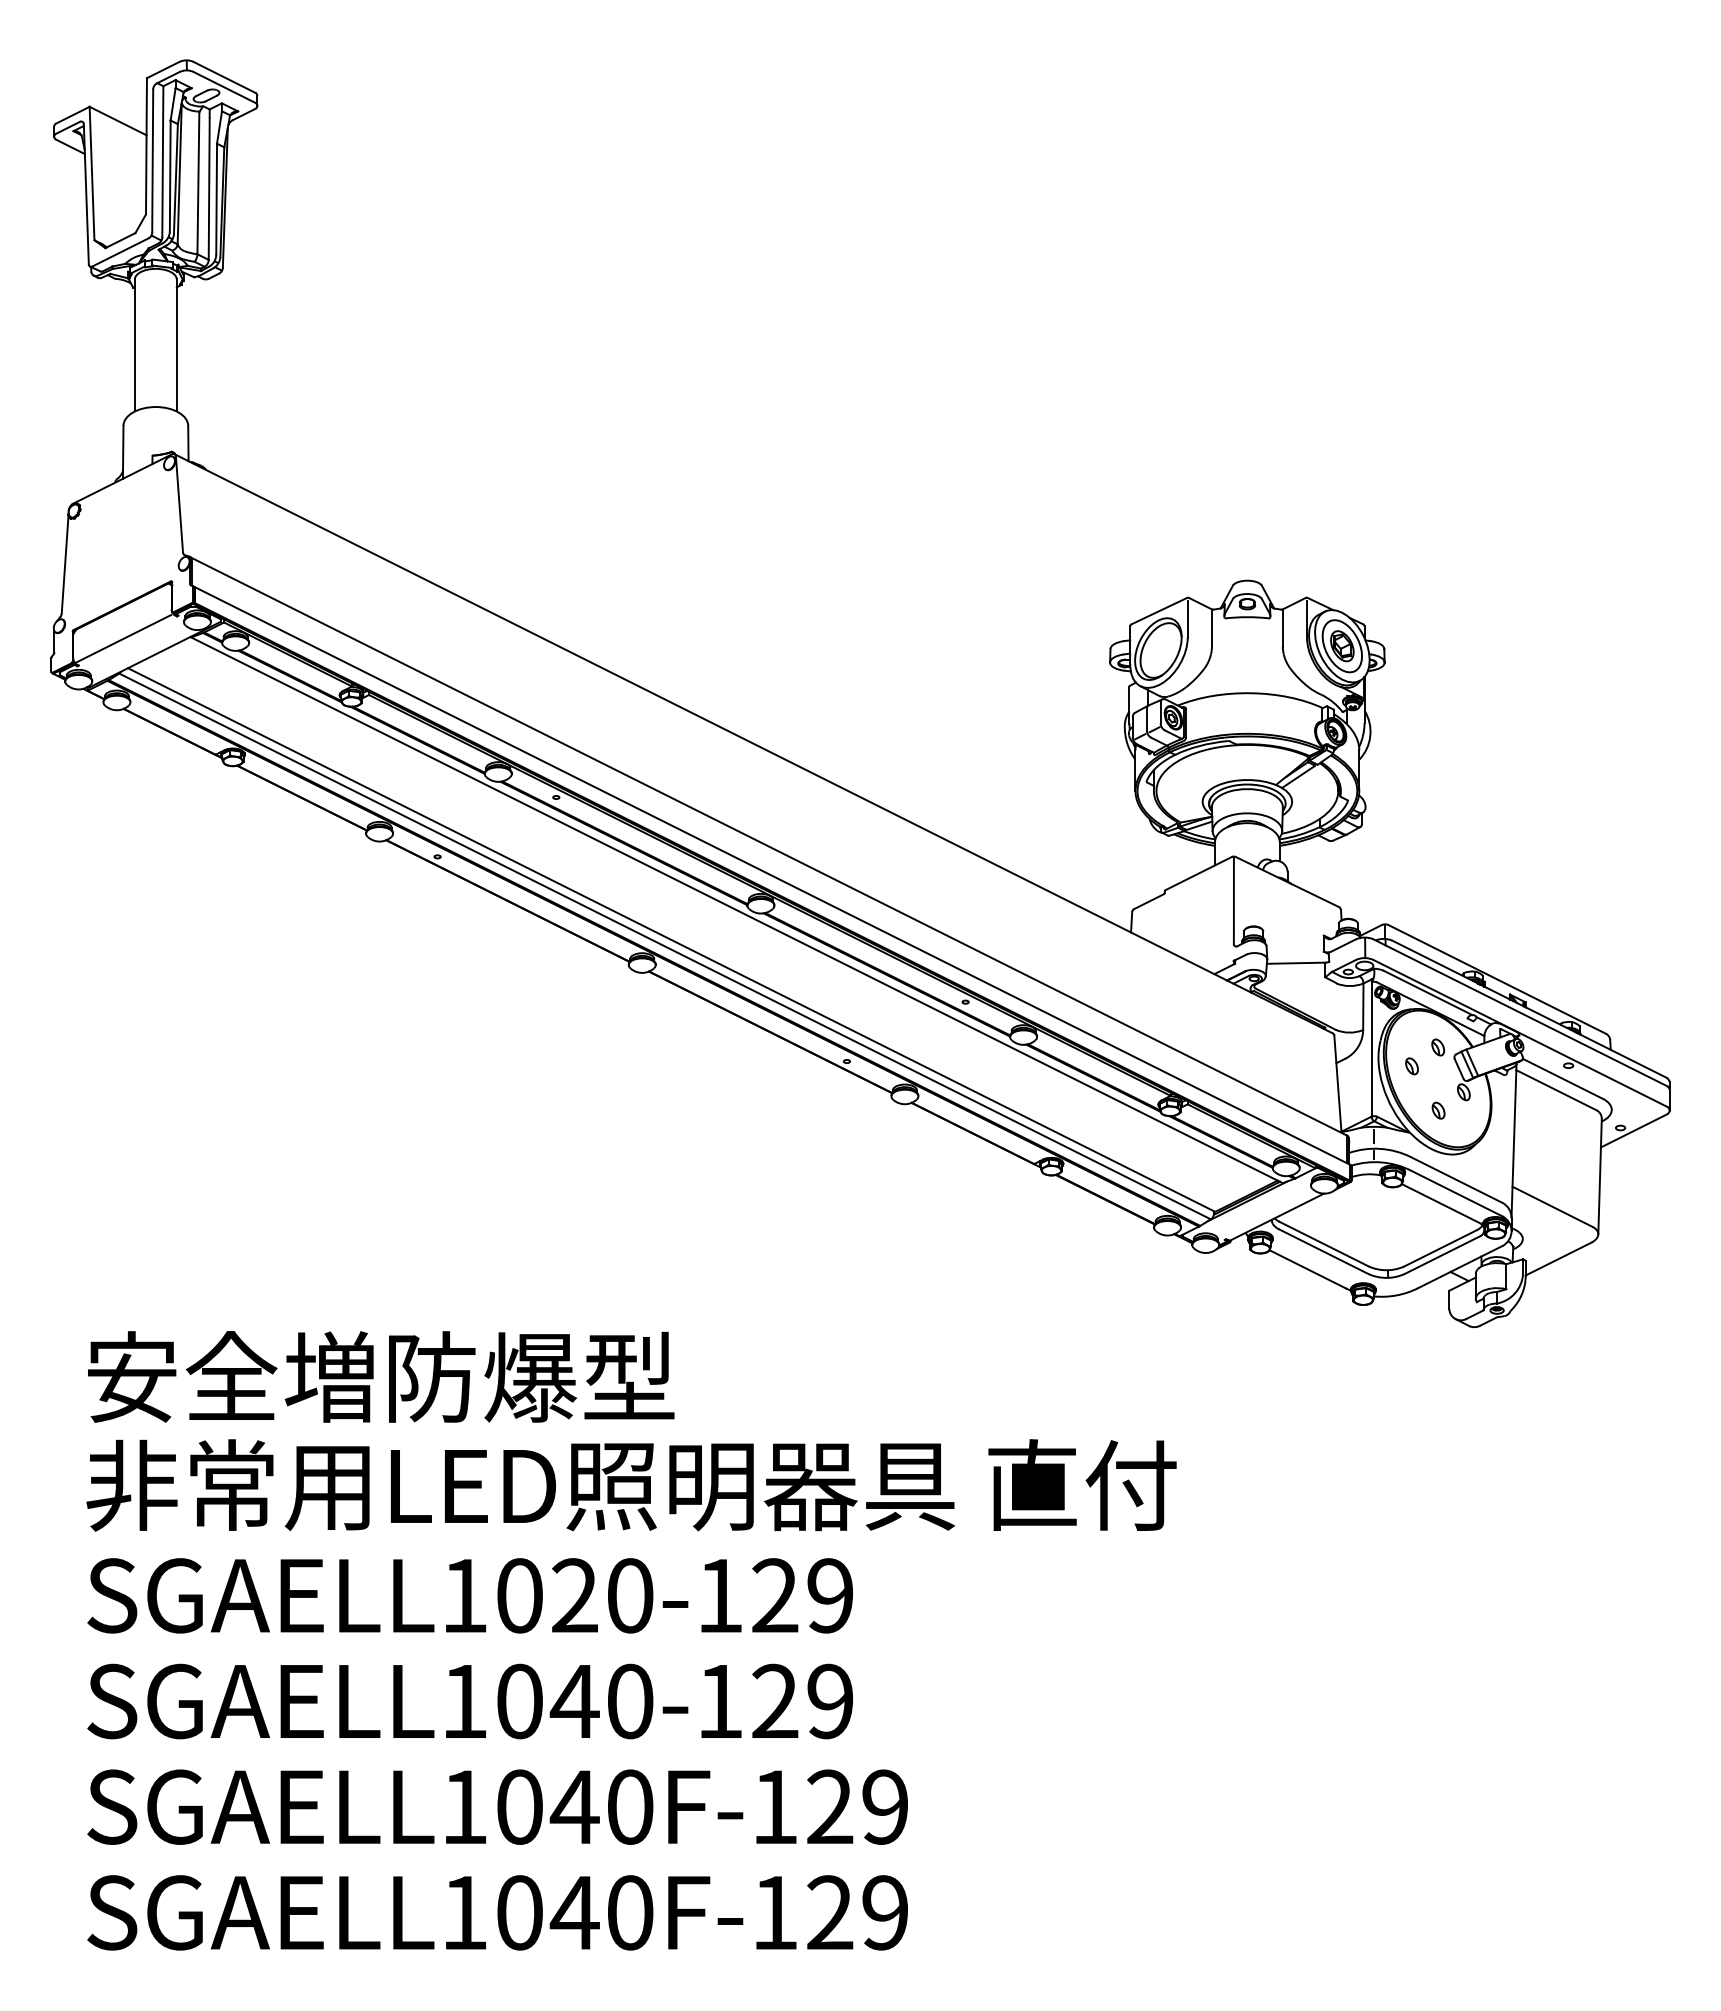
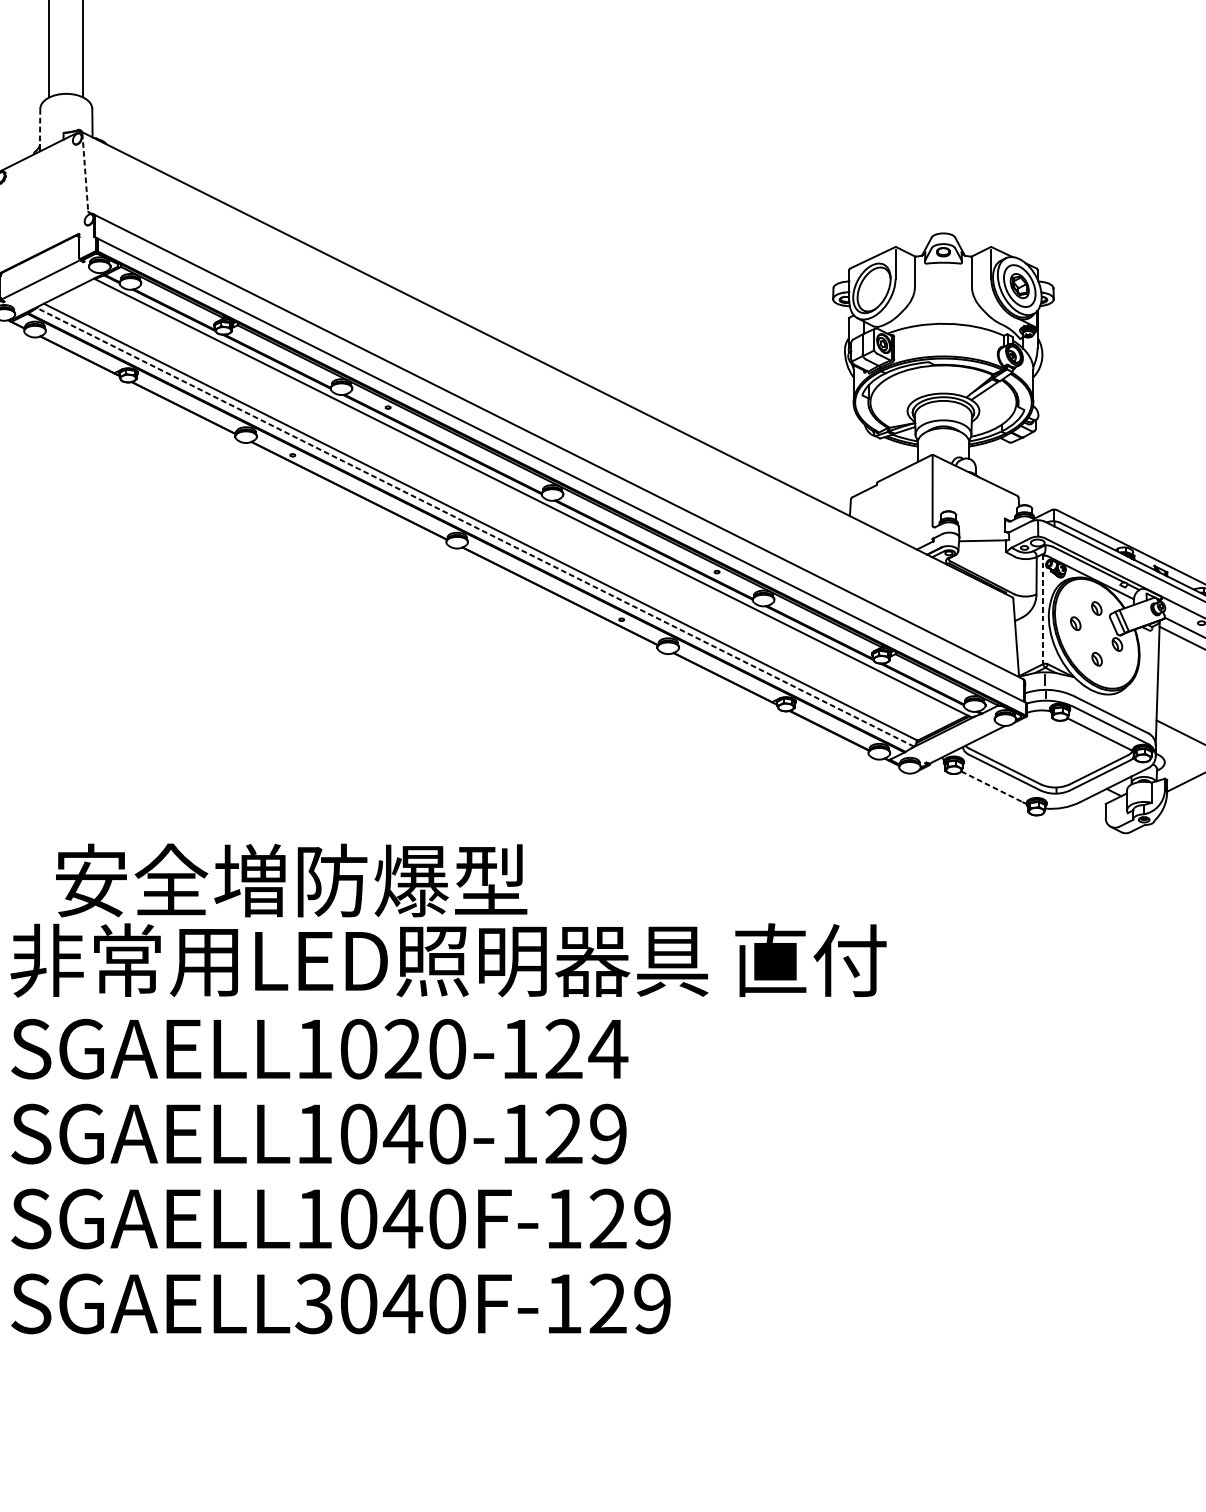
line: (123, 448) -> (40, 127), solid -> dashed
line: (179, 504) -> (85, 172), solid -> dashed
line: (664, 946) -> (475, 527), solid -> dashed
line: (1371, 1048) -> (1043, 609), solid -> dashed
line: (1307, 1269) -> (991, 786), solid -> dashed
text: (381, 1376) -> (291, 880), moved
text: (830, 1595) -> (608, 1048), SGAELL1020-129 -> SGAELL1020-124
text: (463, 1912) -> (313, 1303), SGAELL1040F-129 -> SGAELL3040F-129

